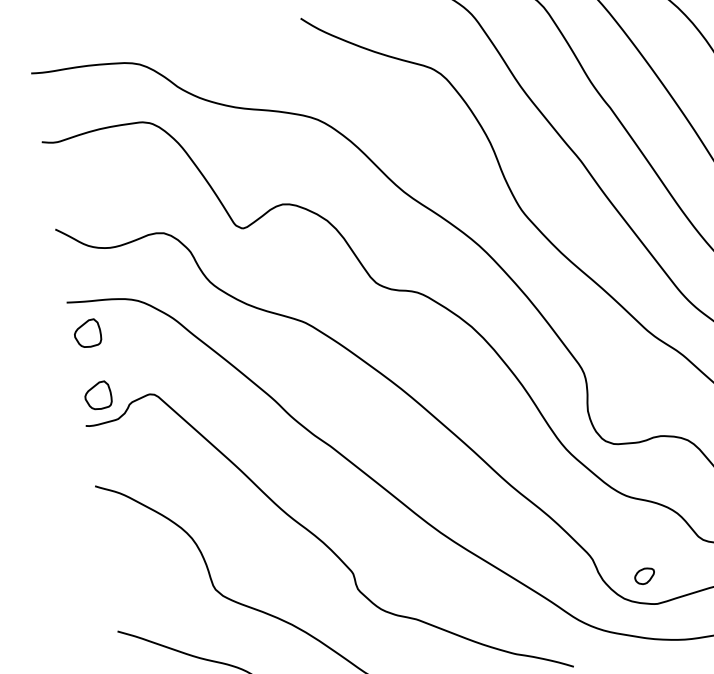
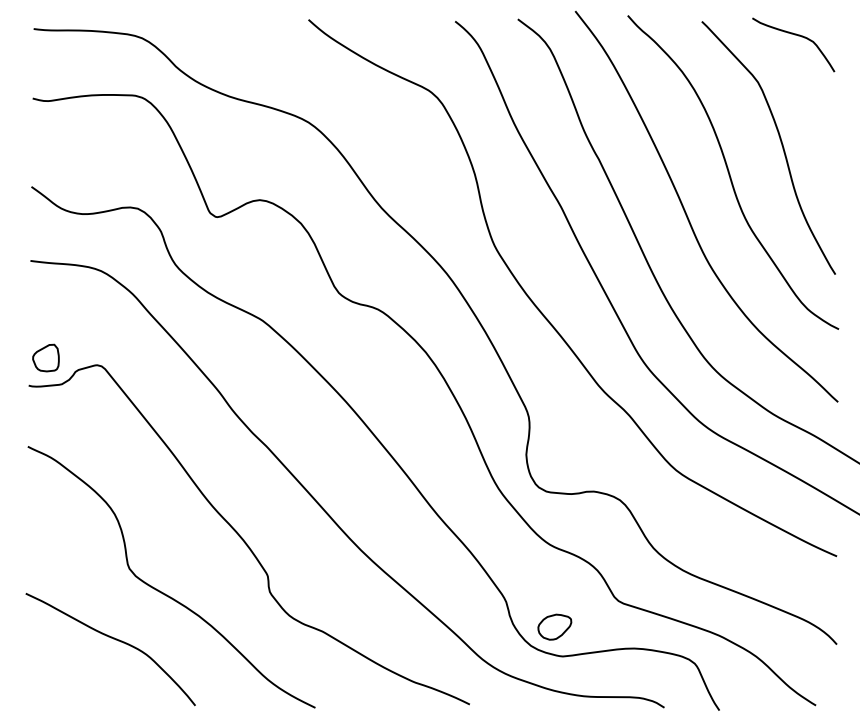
part: (87, 333) -> (45, 294), removed
part: (644, 575) -> (554, 626), size x1.67

